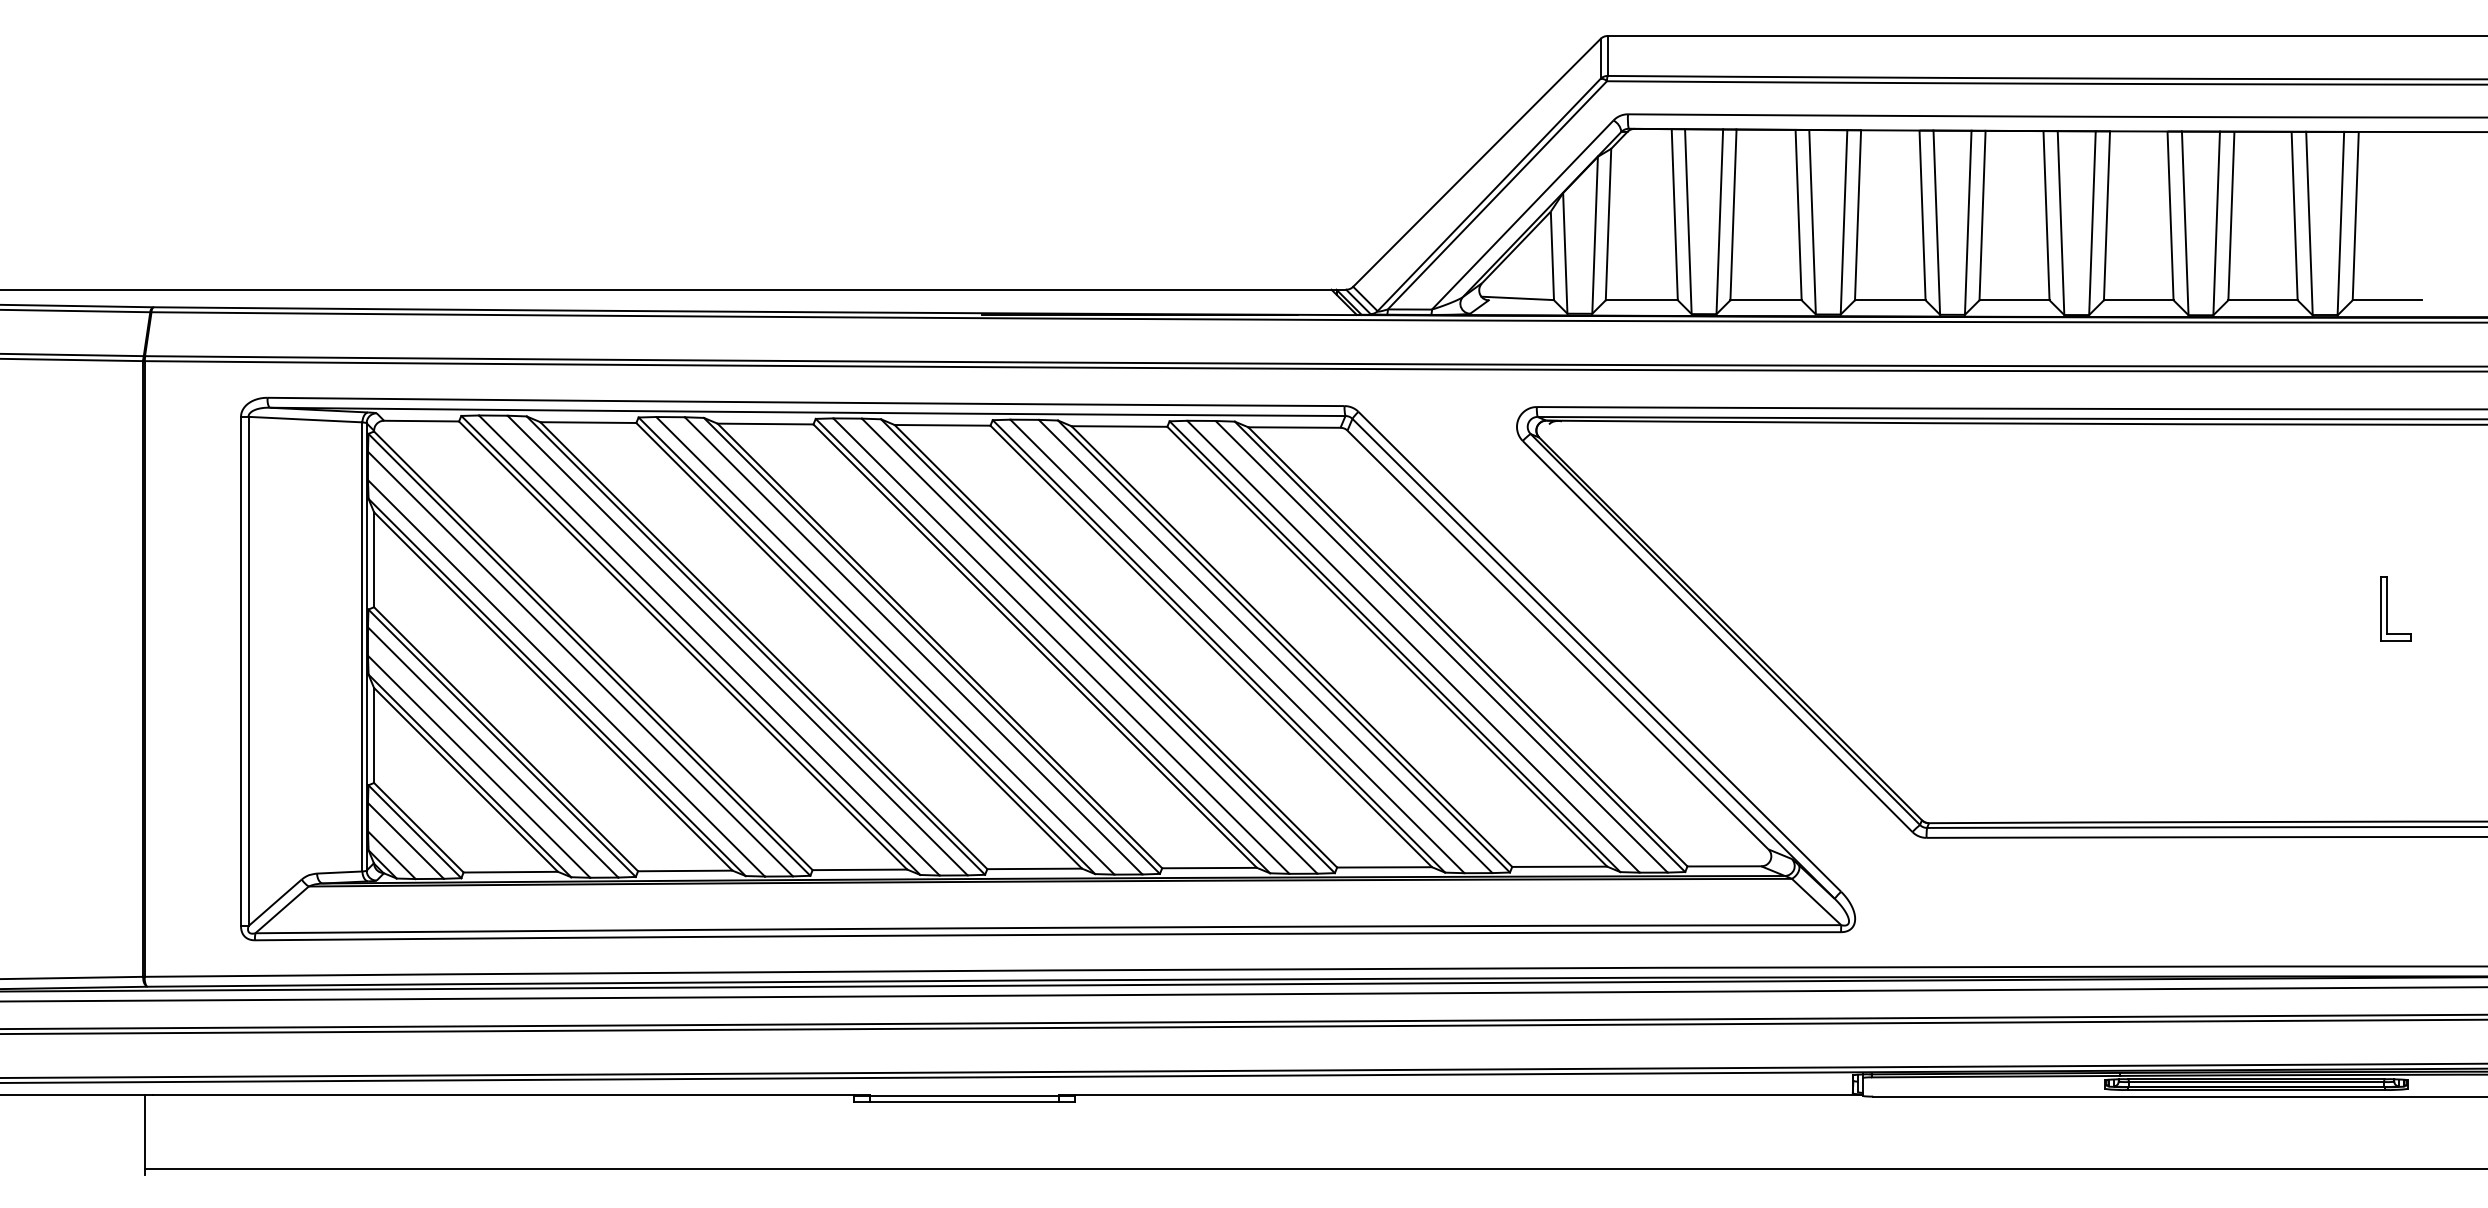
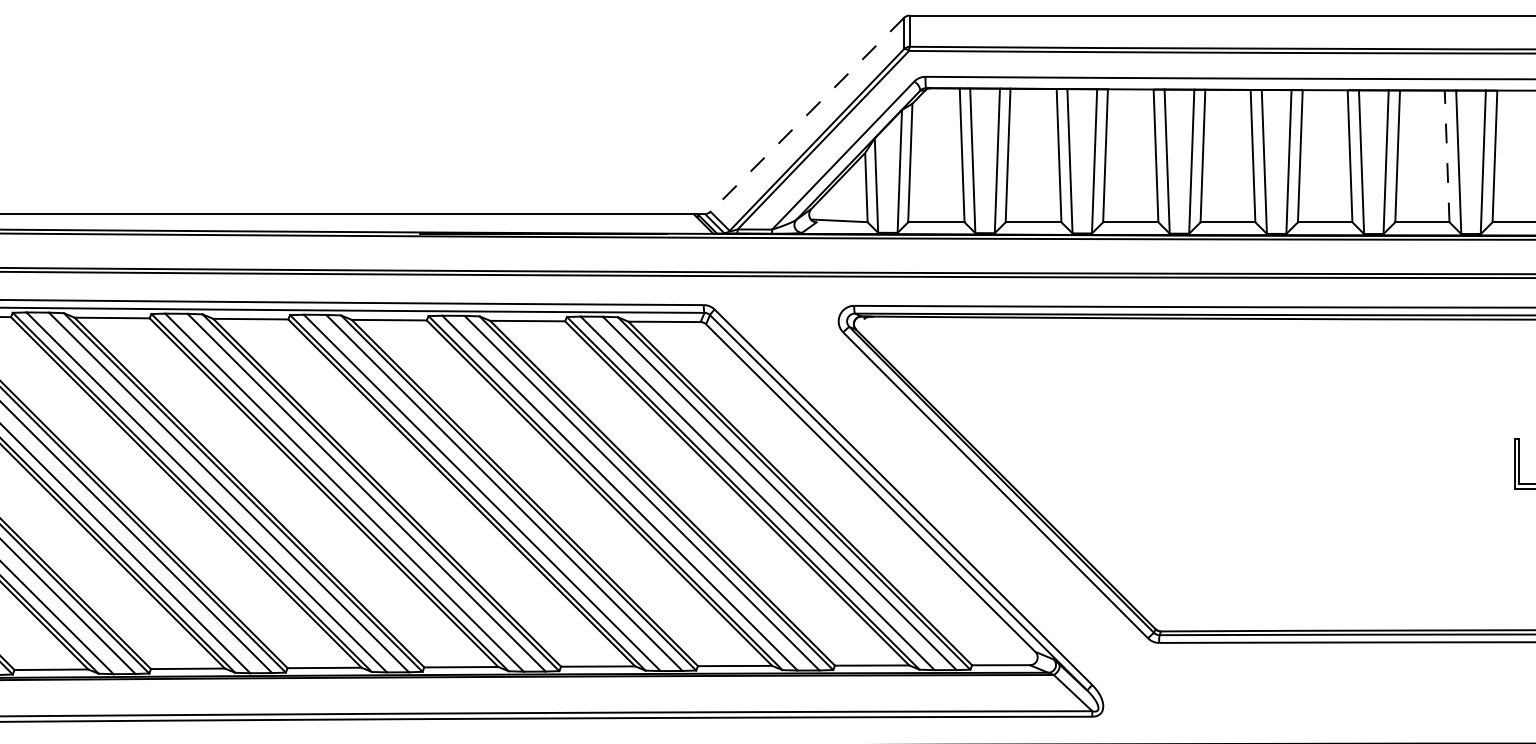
line: (1476, 163) -> (807, 115), solid -> dashed
line: (2294, 216) -> (1447, 156), solid -> dashed

